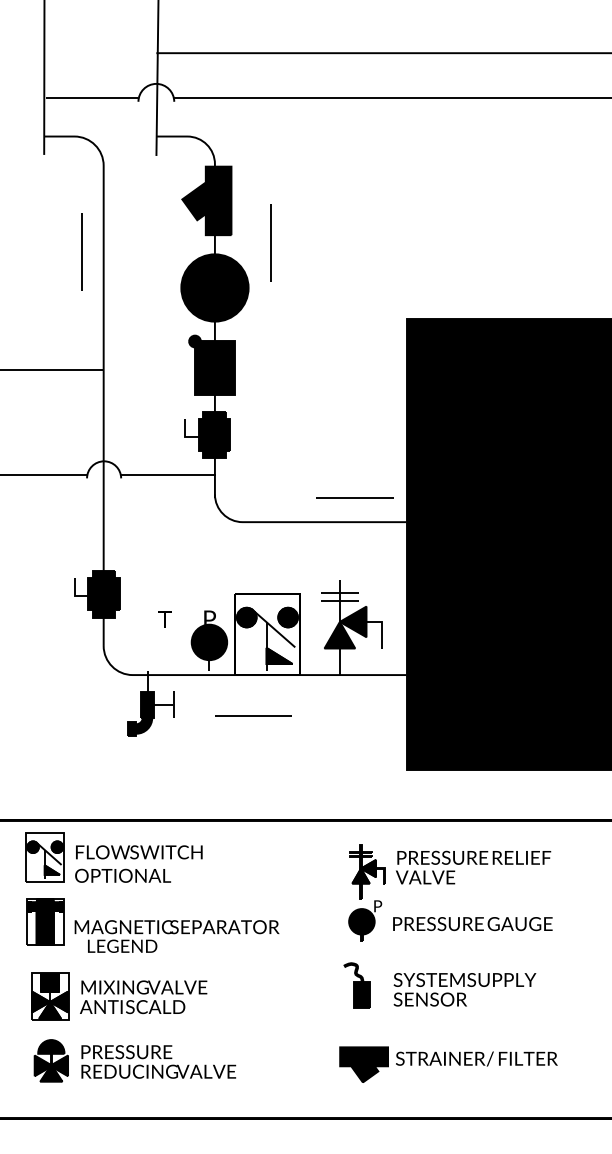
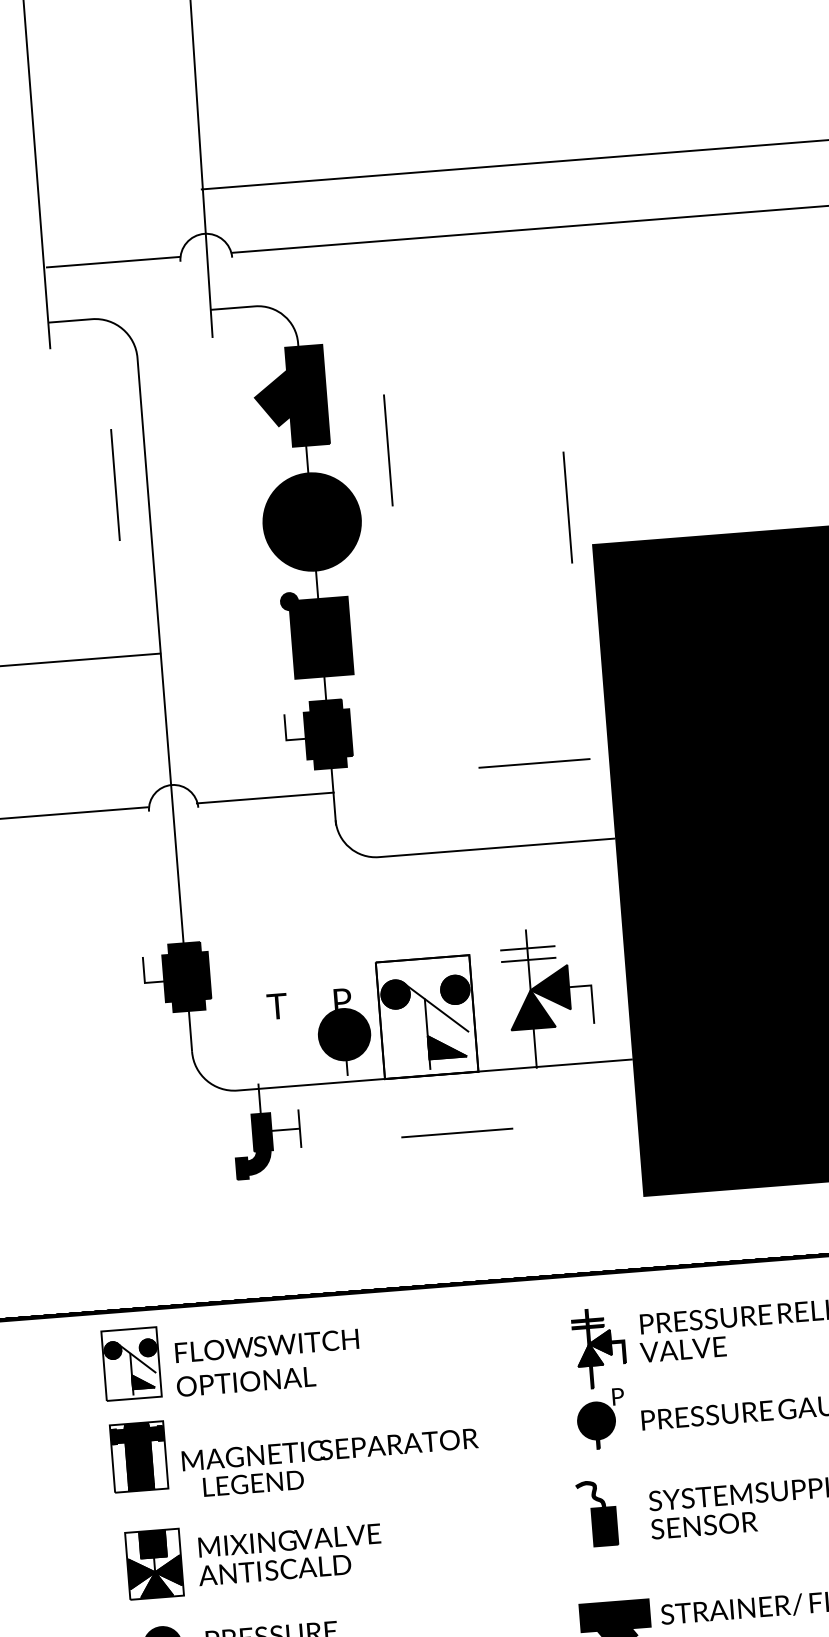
line: (391, 291) -> (567, 507), added
line: (354, 497) -> (533, 762), moved
line: (253, 715) -> (456, 1132), moved

